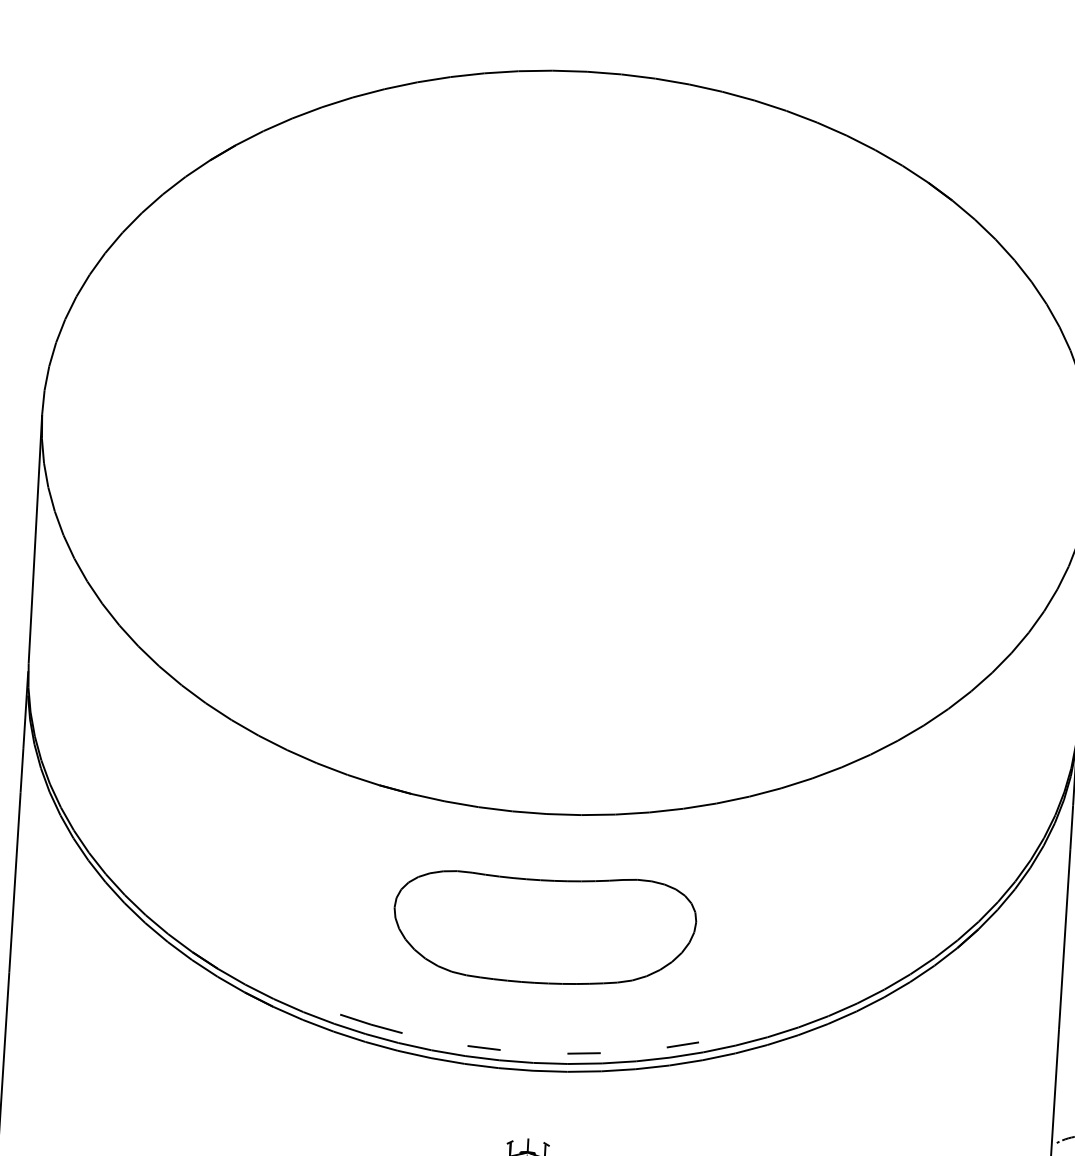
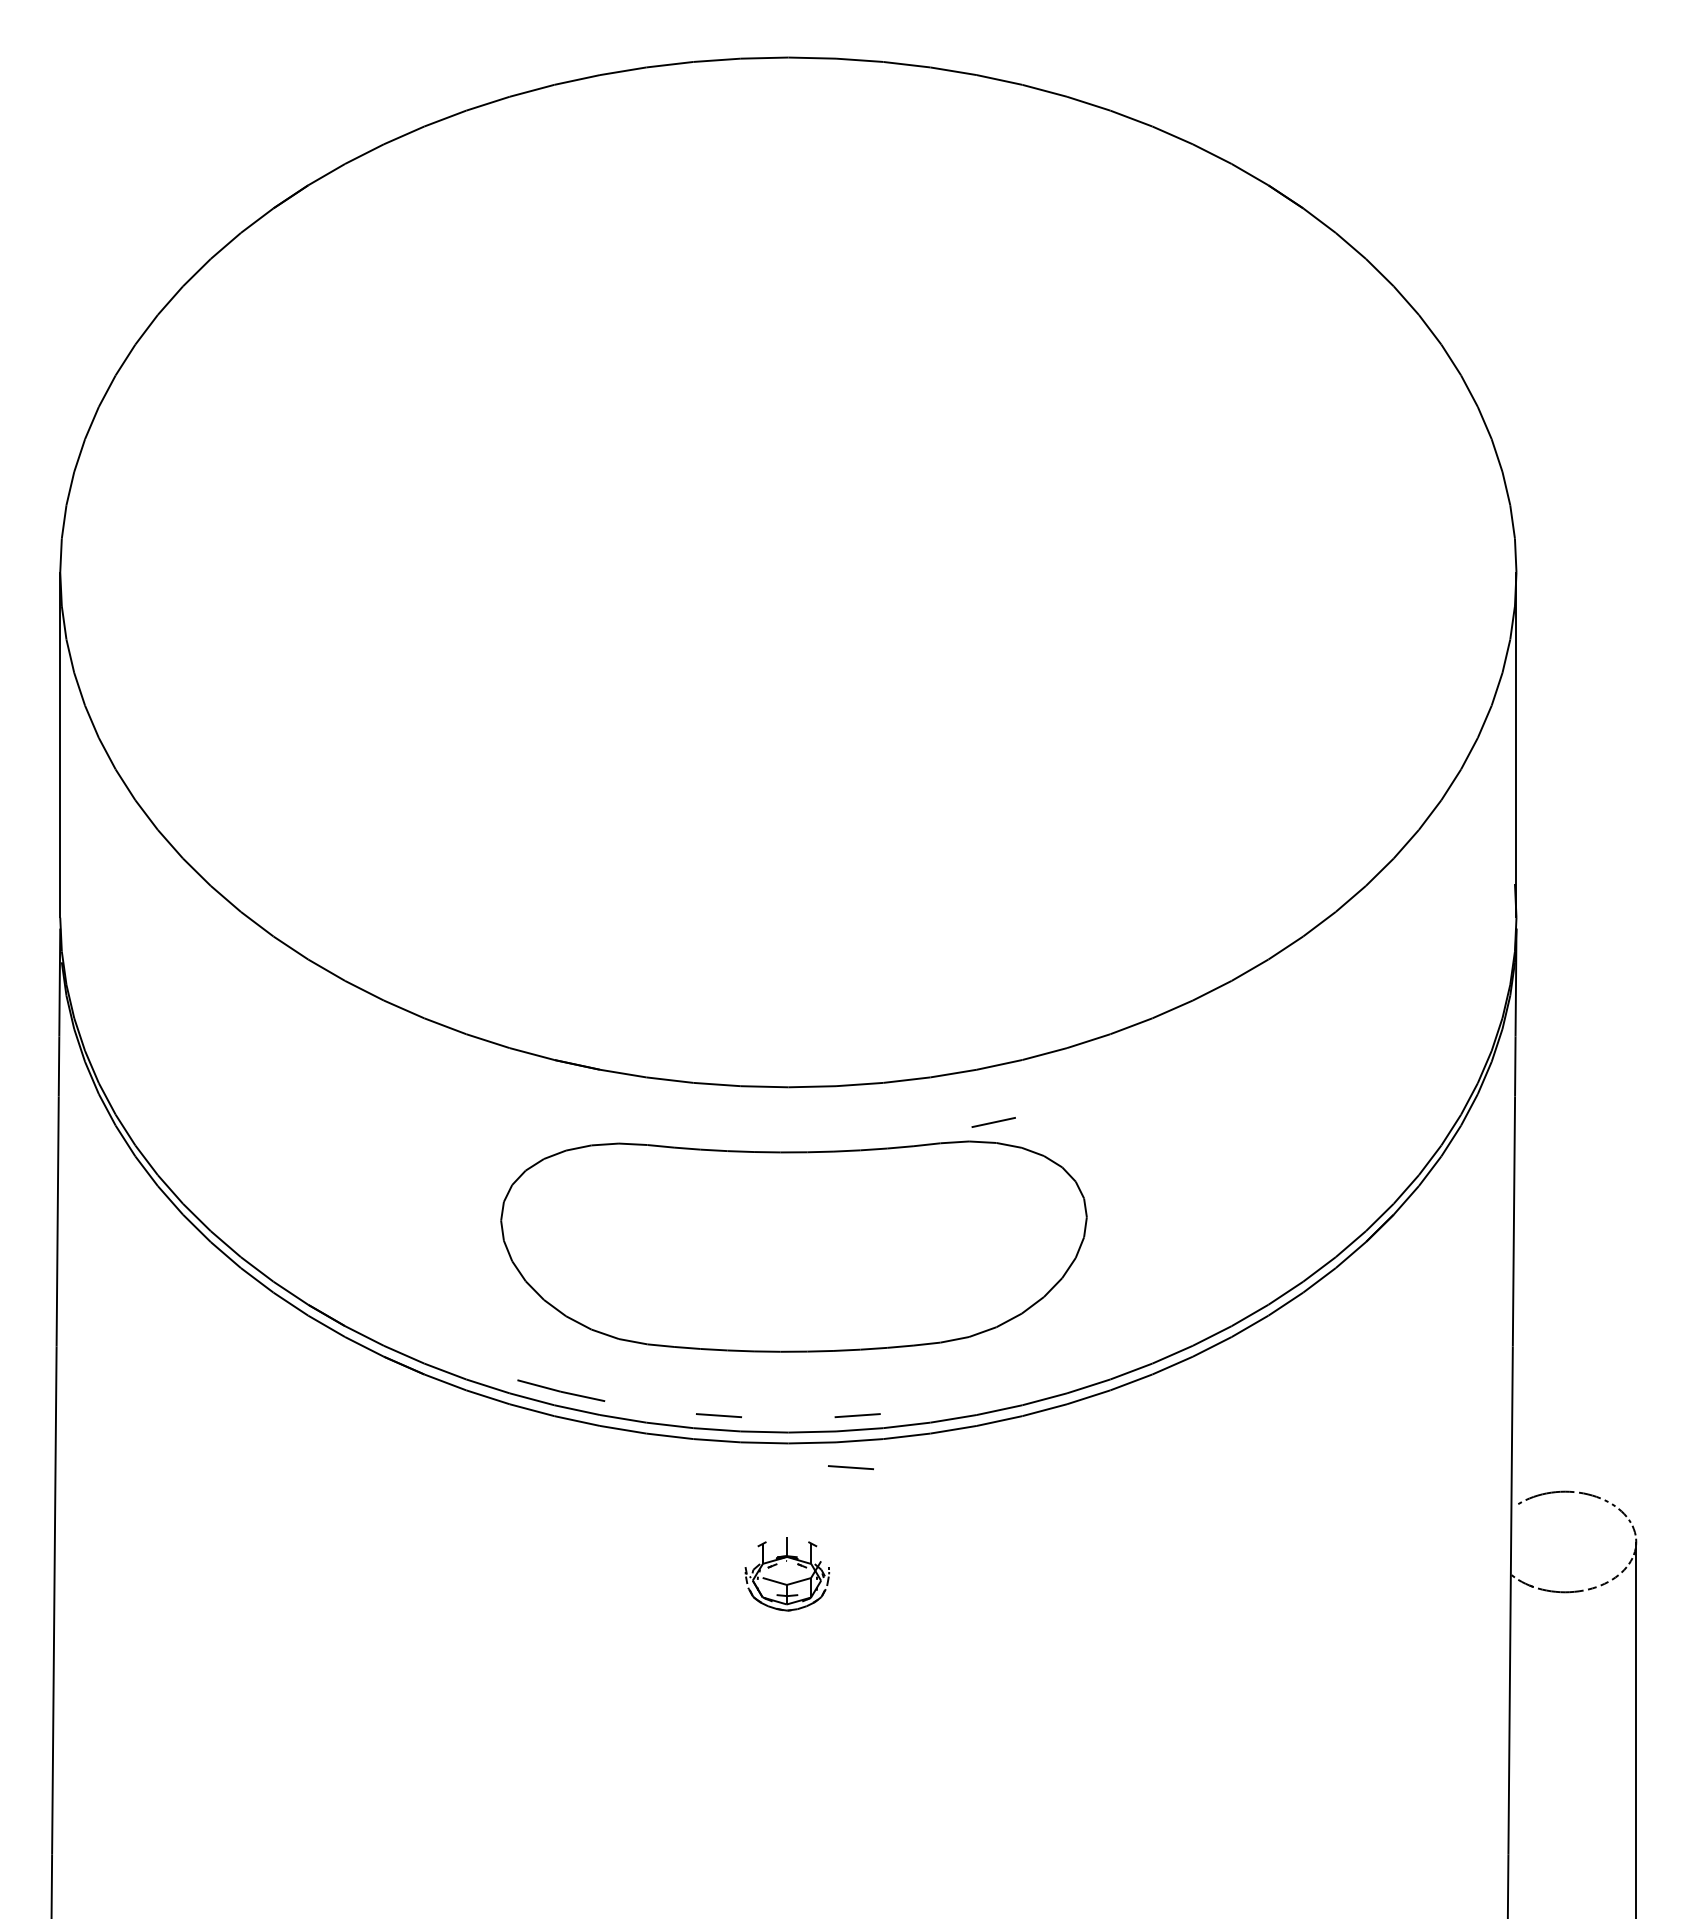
part: (544, 929) -> (793, 1246), size x1.4
line: (682, 1044) -> (993, 1122), moved
line: (576, 1090) -> (850, 1467), added

